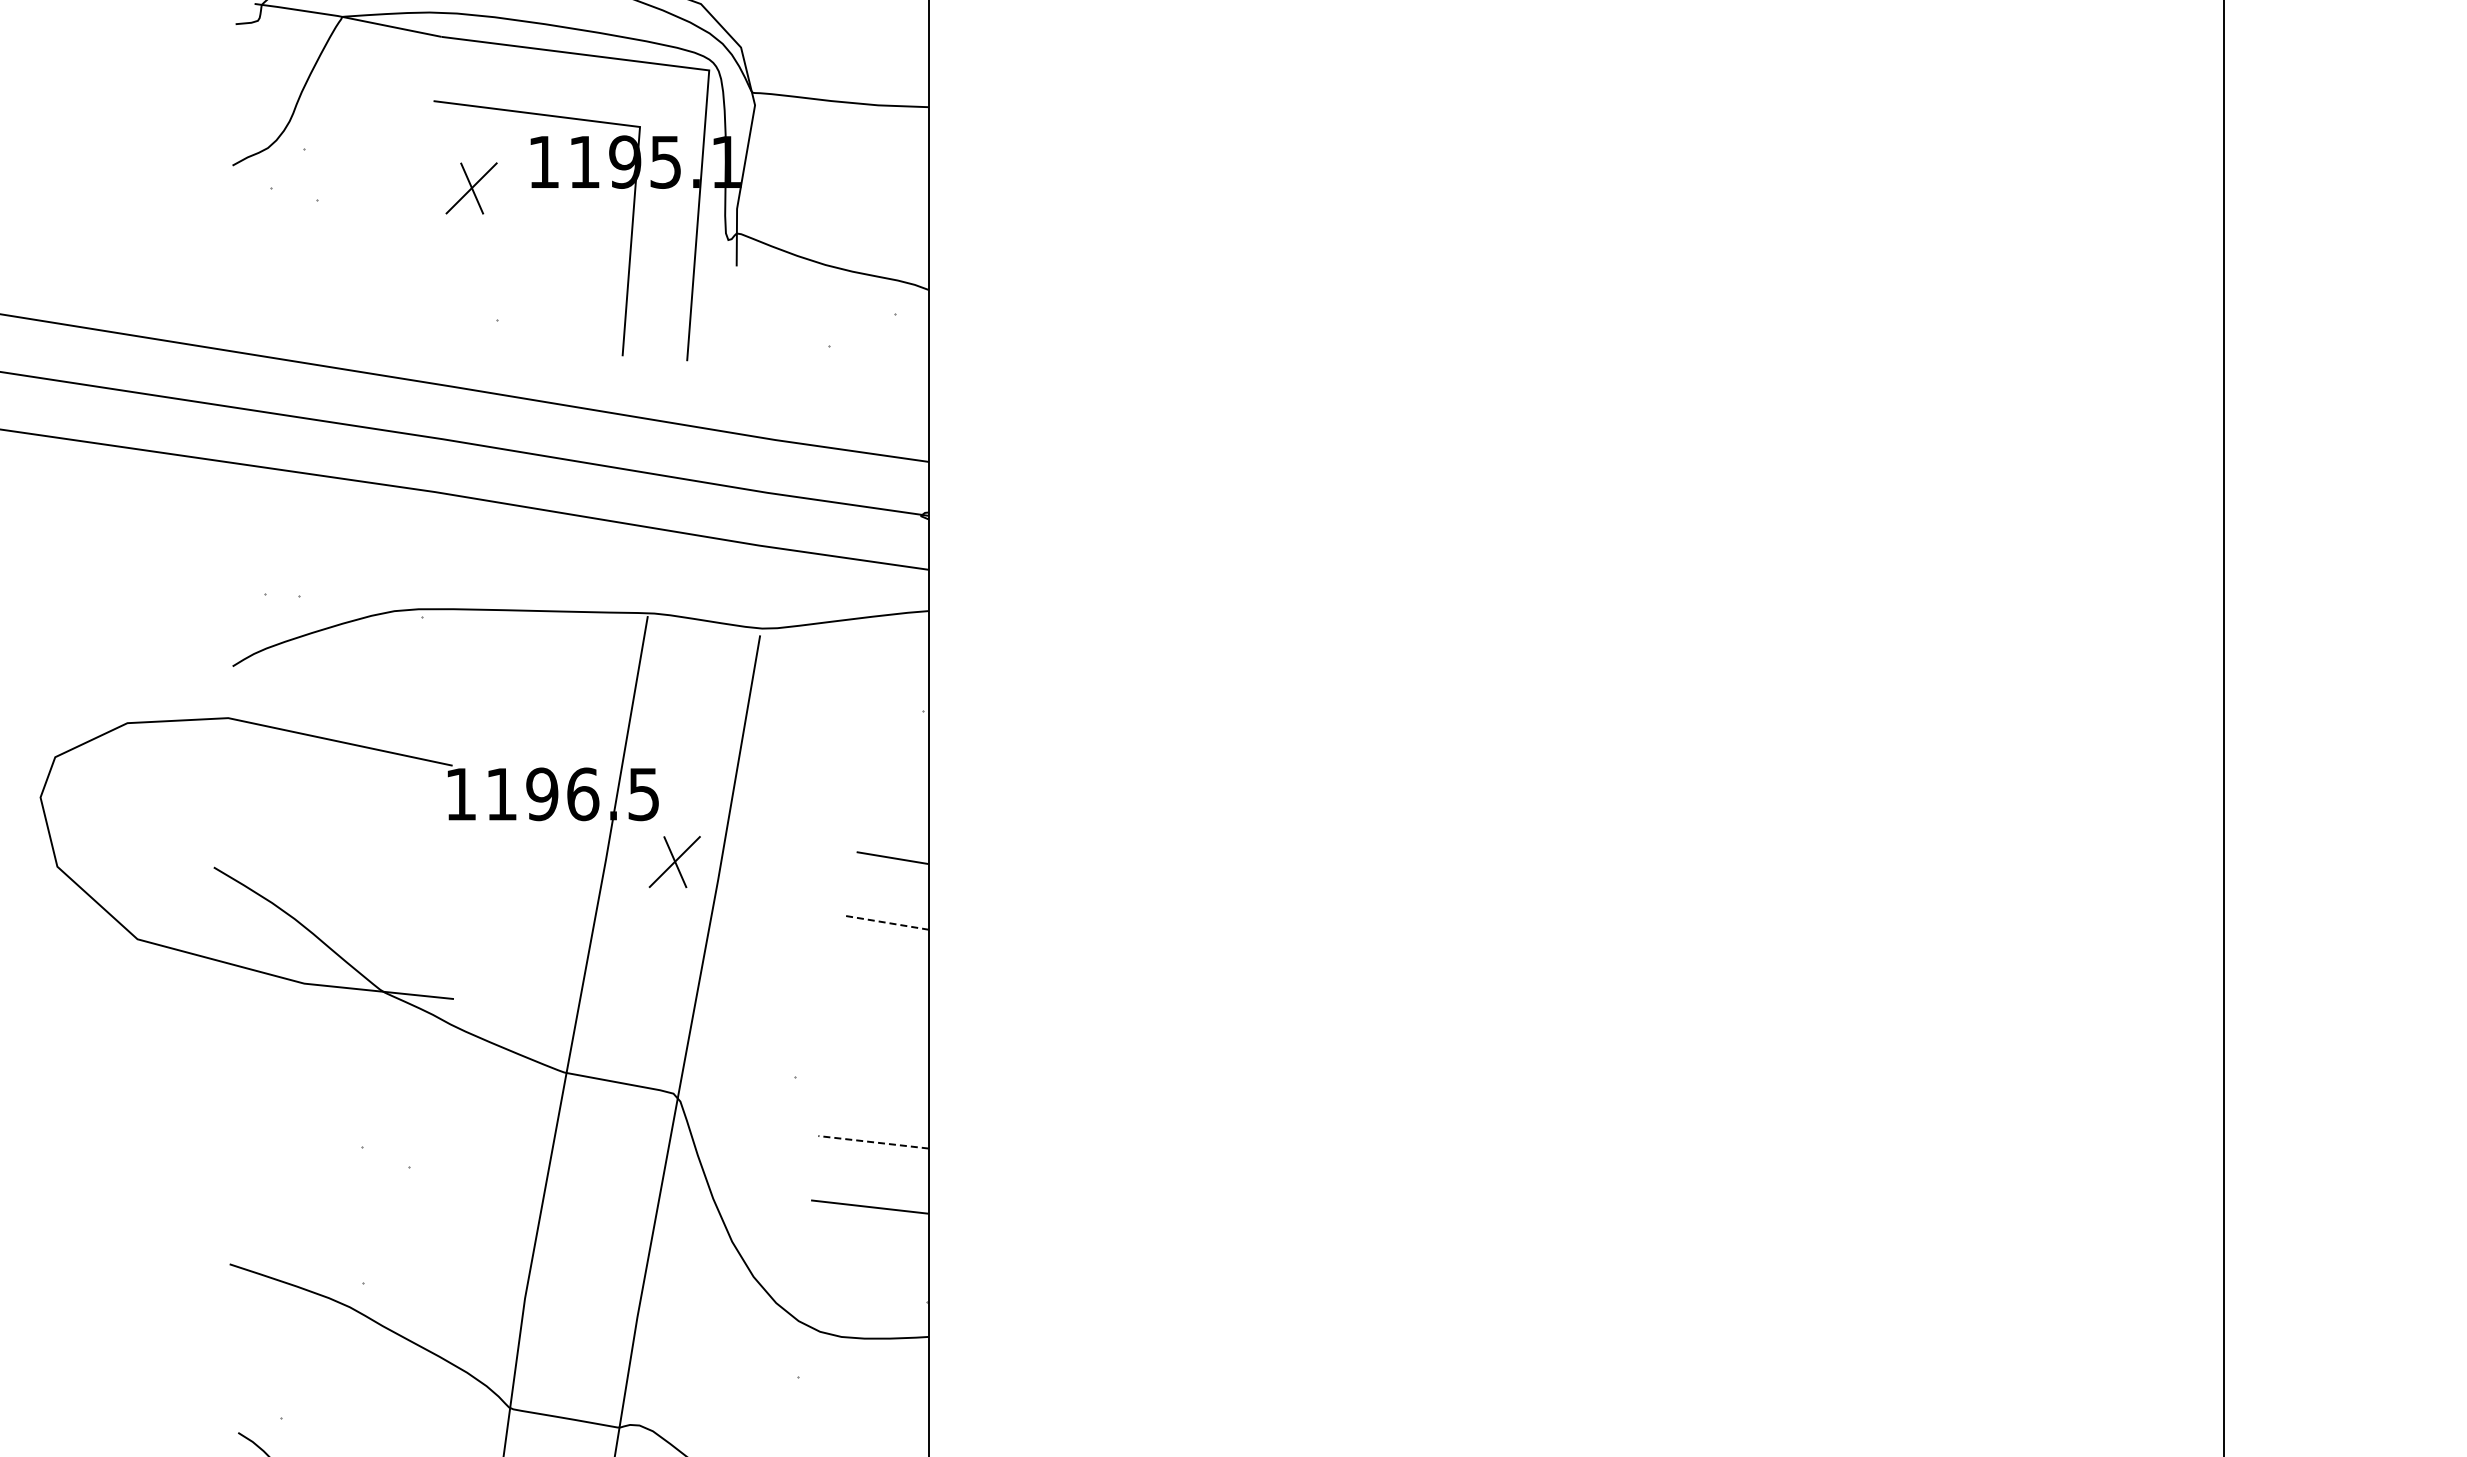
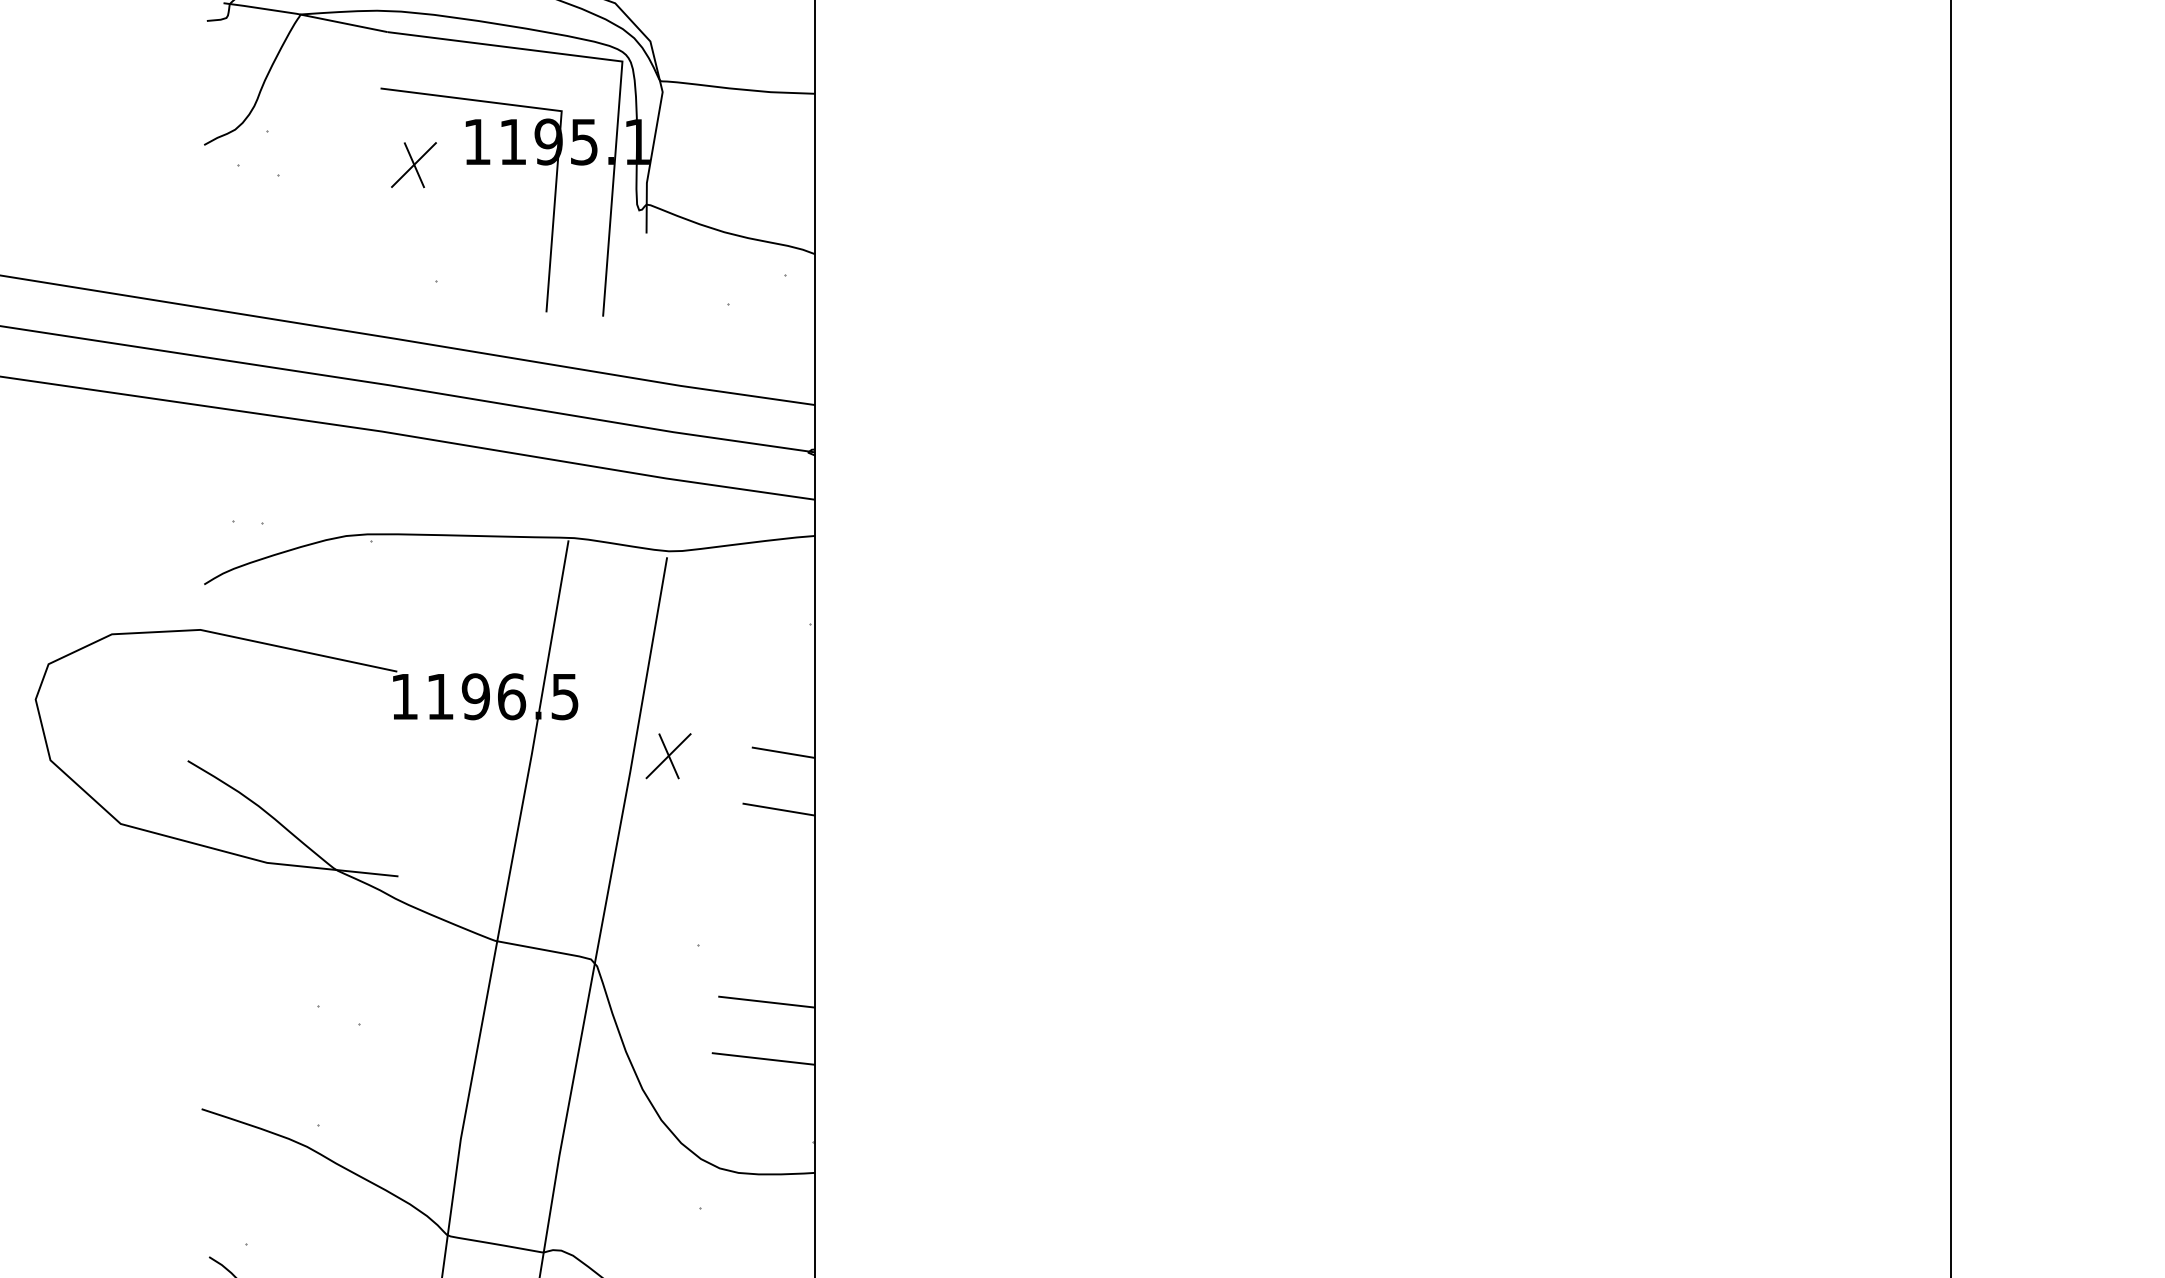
part: (674, 862) -> (668, 756), moved
line: (887, 922) -> (778, 809), dashed -> solid
line: (873, 1142) -> (766, 1002), dashed -> solid

